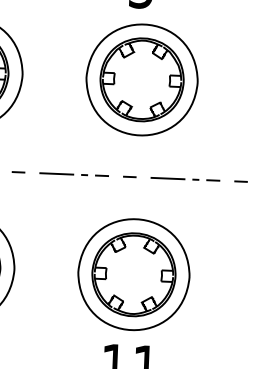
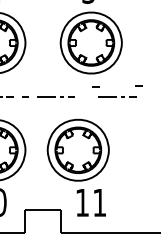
line: (129, 176) -> (95, 86), moved
line: (240, 181) -> (138, 85), moved
part: (132, 273) -> (77, 149), moved

